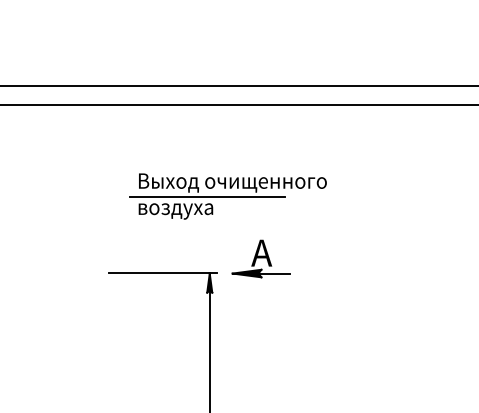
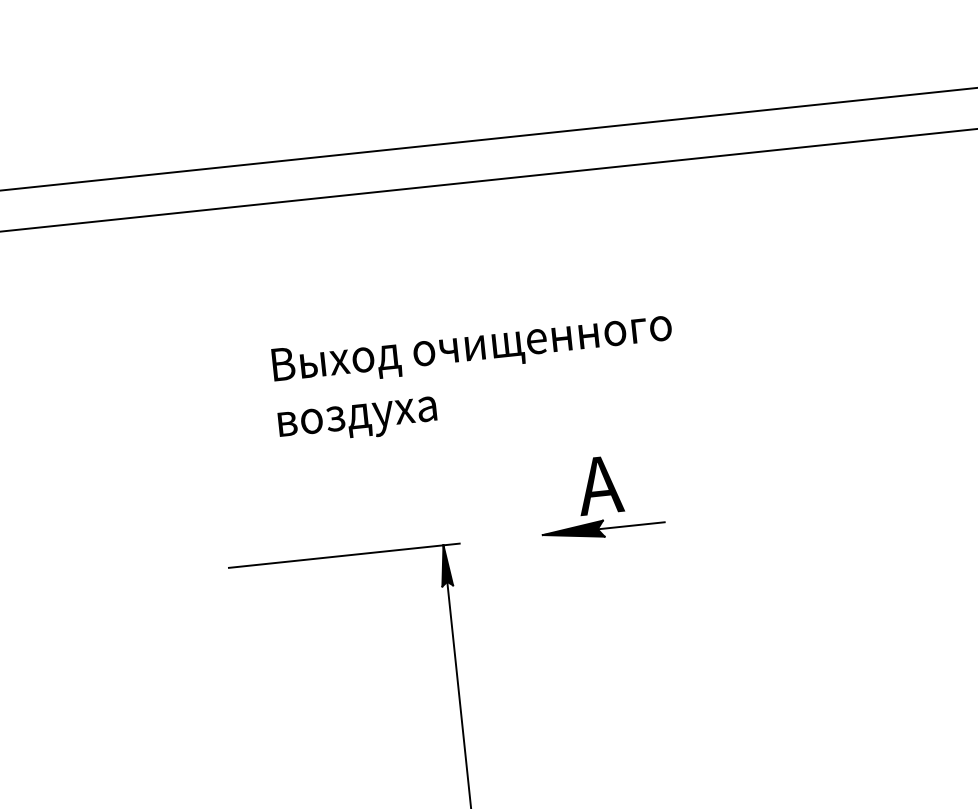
line: (207, 196) -> (421, 382), removed
part: (260, 258) -> (598, 496), moved

